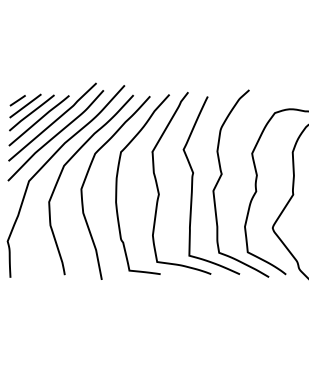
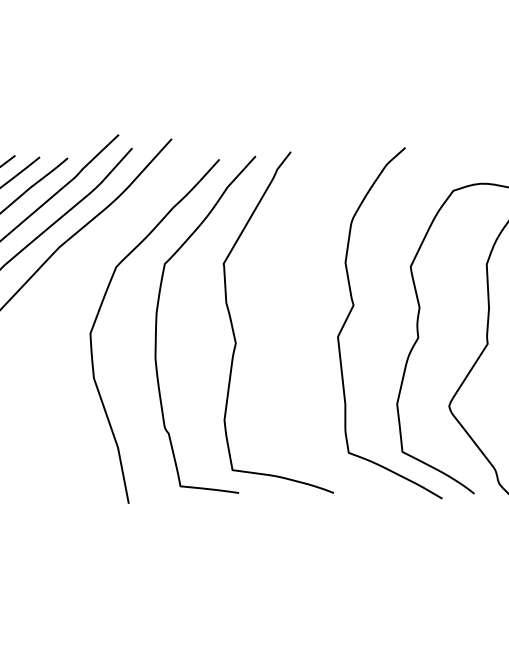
curve: (63, 170) -> (56, 298), removed
curve: (193, 182) -> (300, 321), removed

